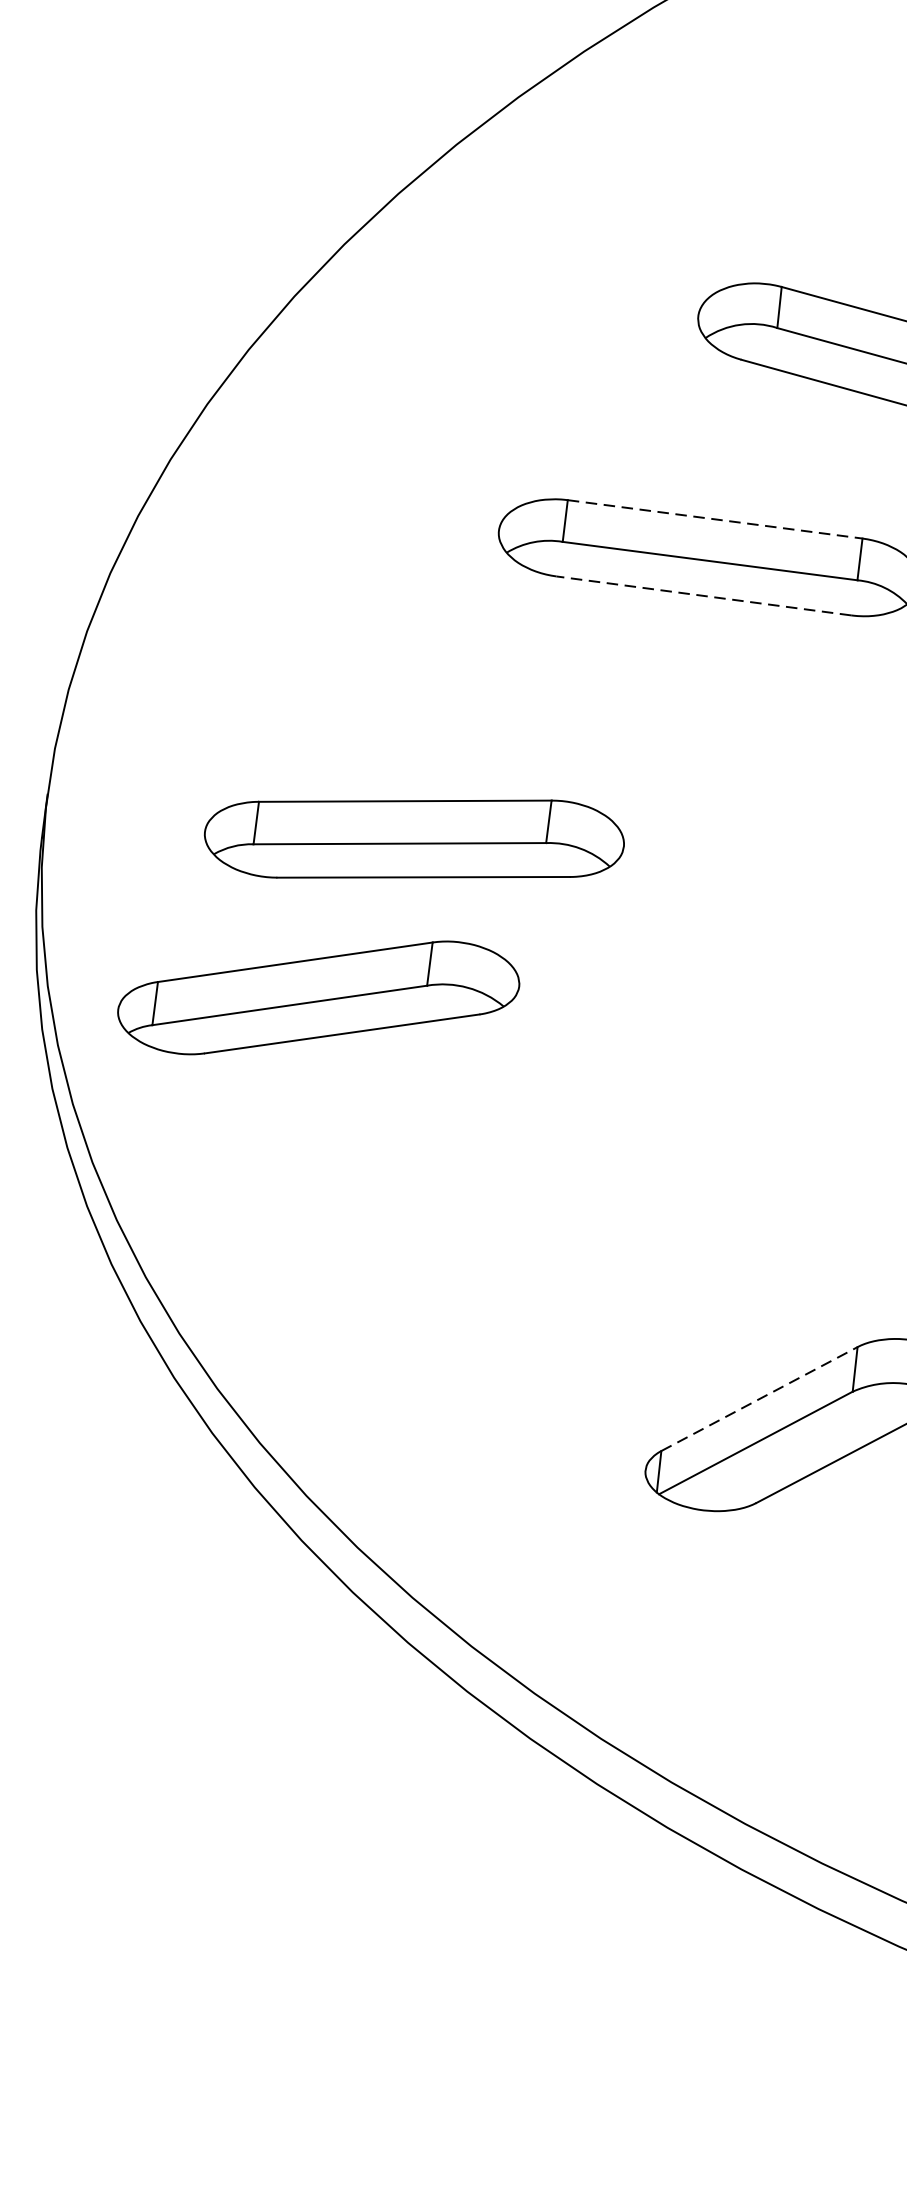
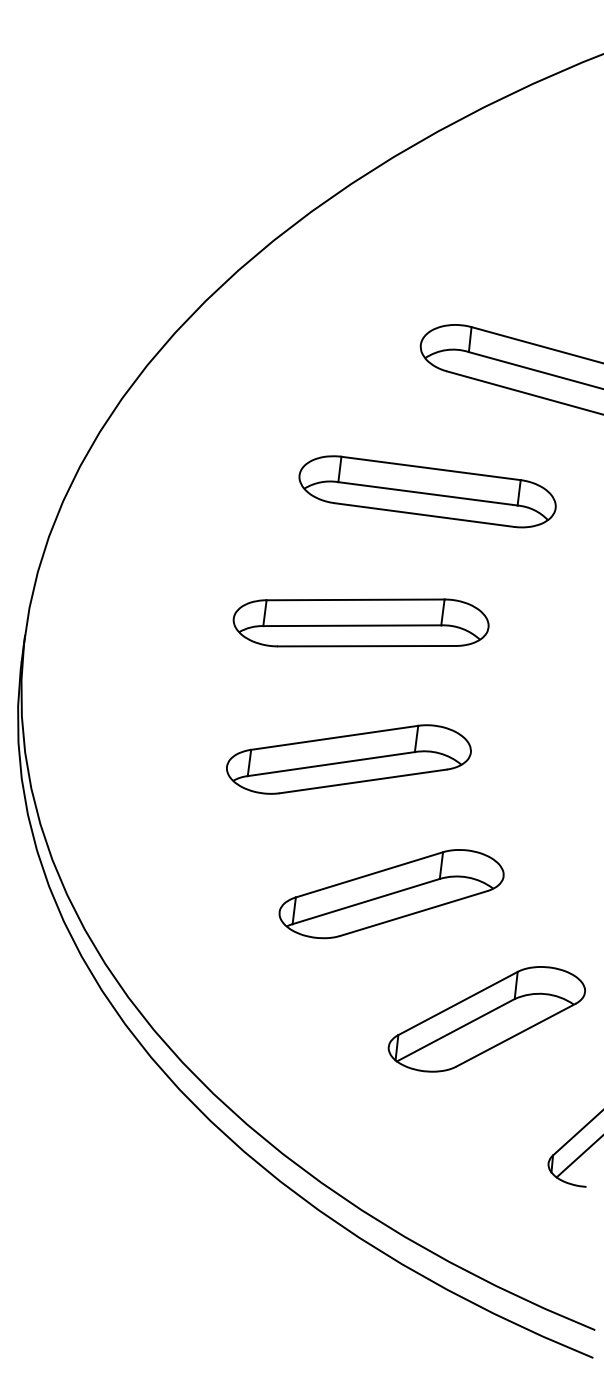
line: (715, 519) -> (431, 468), dashed -> solid
line: (702, 595) -> (423, 514), dashed -> solid
part: (413, 838) -> (360, 622), moved
part: (317, 997) -> (348, 759), moved
part: (650, 1219) -> (391, 894), added
line: (760, 1399) -> (458, 1003), dashed -> solid

